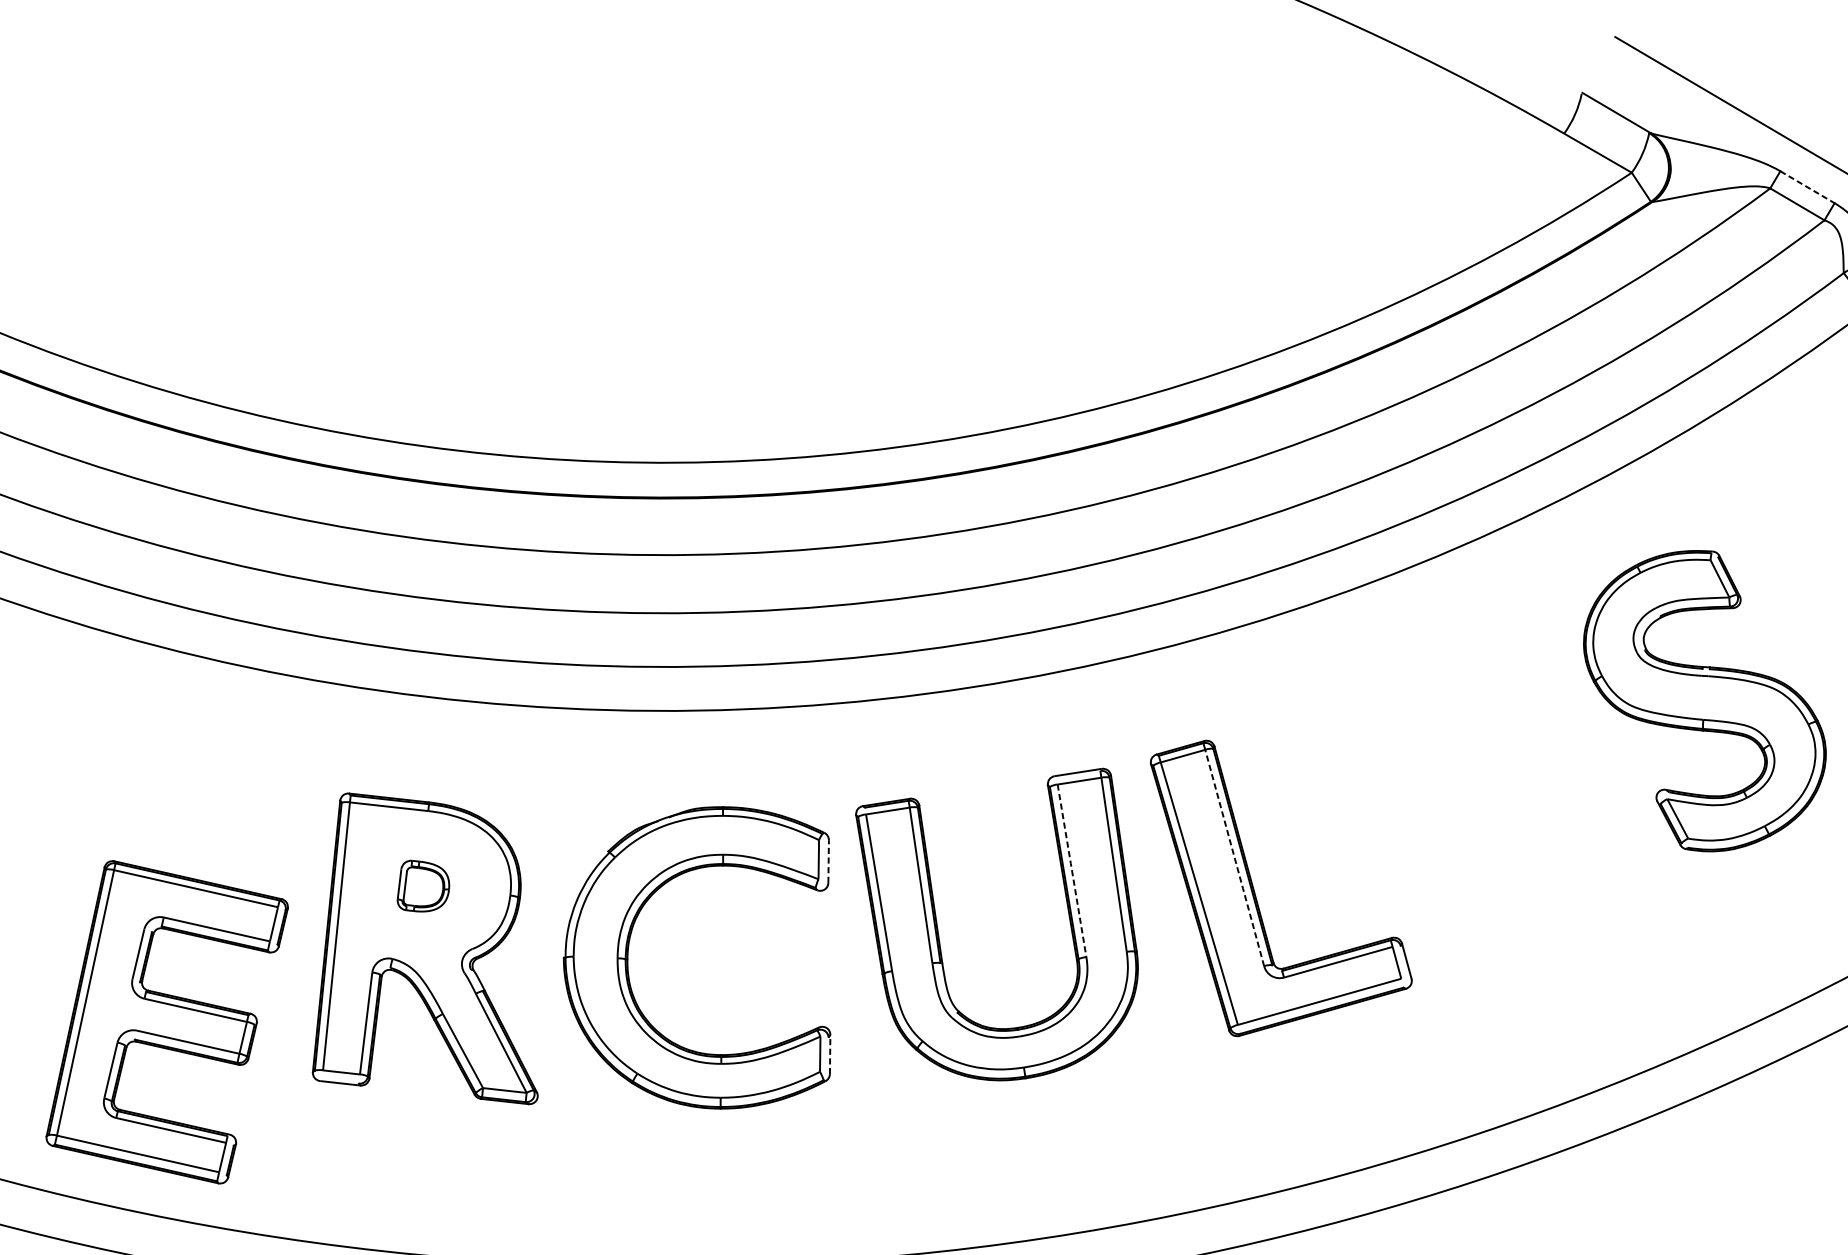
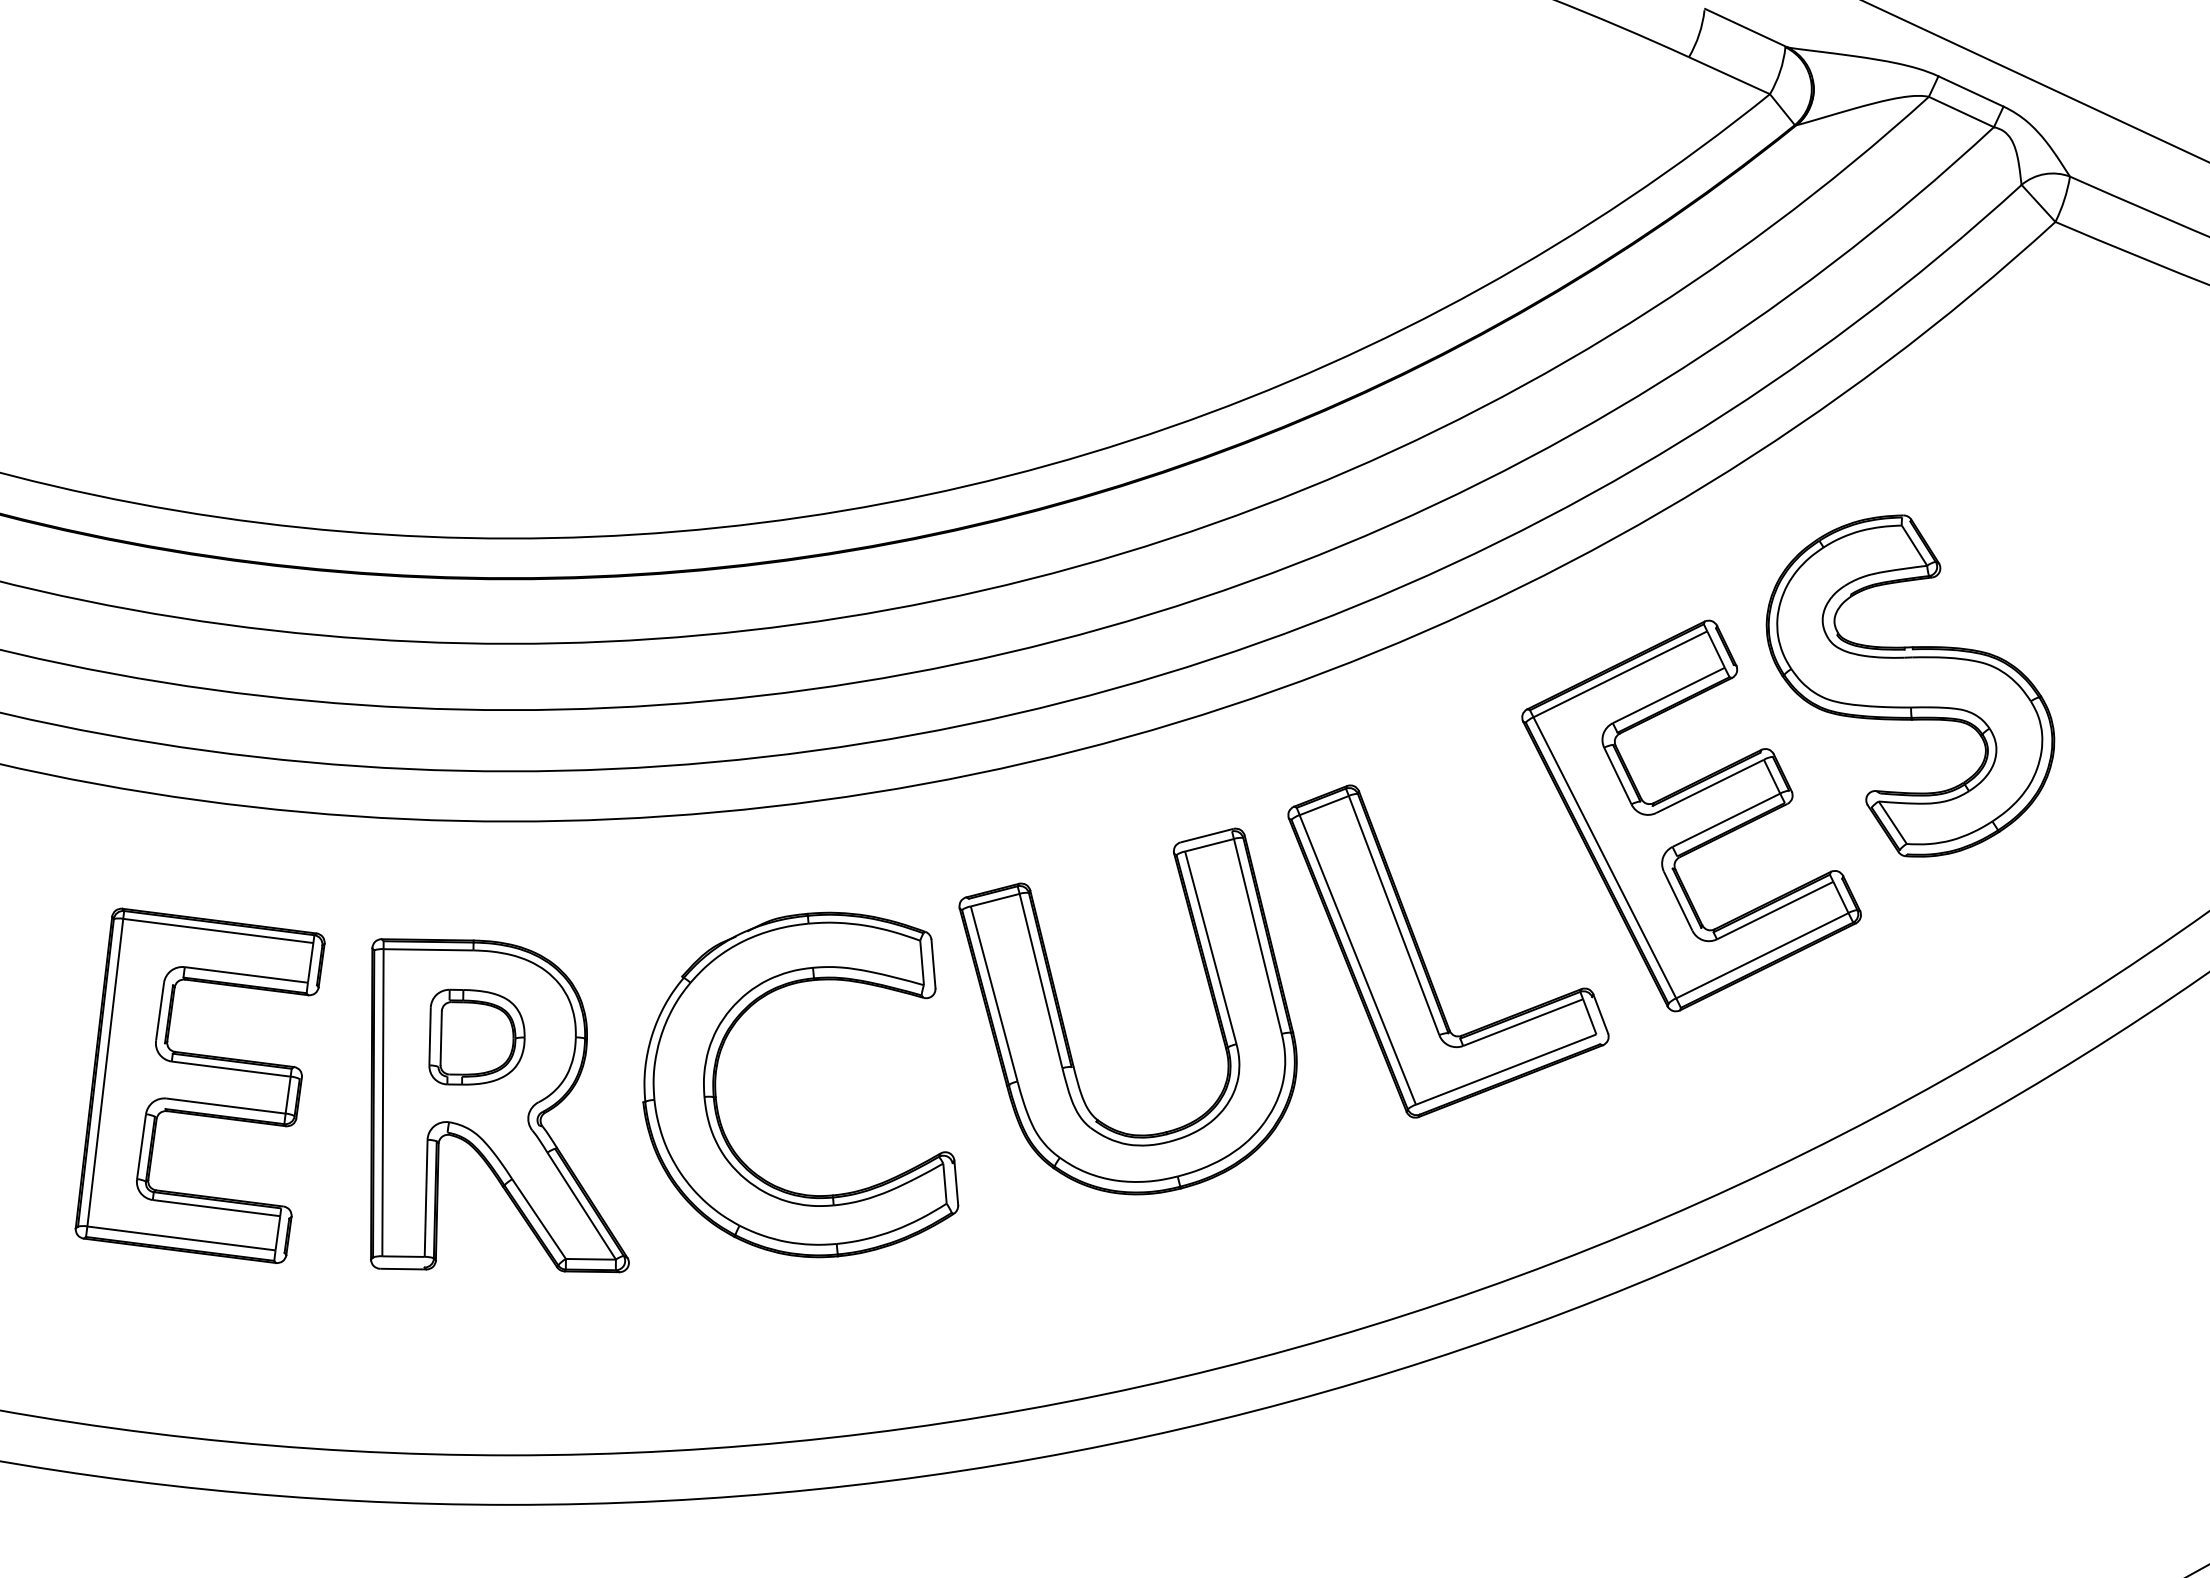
line: (1807, 187) -> (1971, 91), dashed -> solid
part: (1502, 795) -> (1691, 815), added
line: (1234, 859) -> (1394, 917), dashed -> solid
line: (828, 861) -> (933, 963), dashed -> solid
line: (1071, 869) -> (1210, 946), dashed -> solid
part: (423, 886) -> (476, 1036), size x1.67
part: (166, 1021) -> (199, 1085), moved
line: (830, 1054) -> (956, 1182), dashed -> solid

